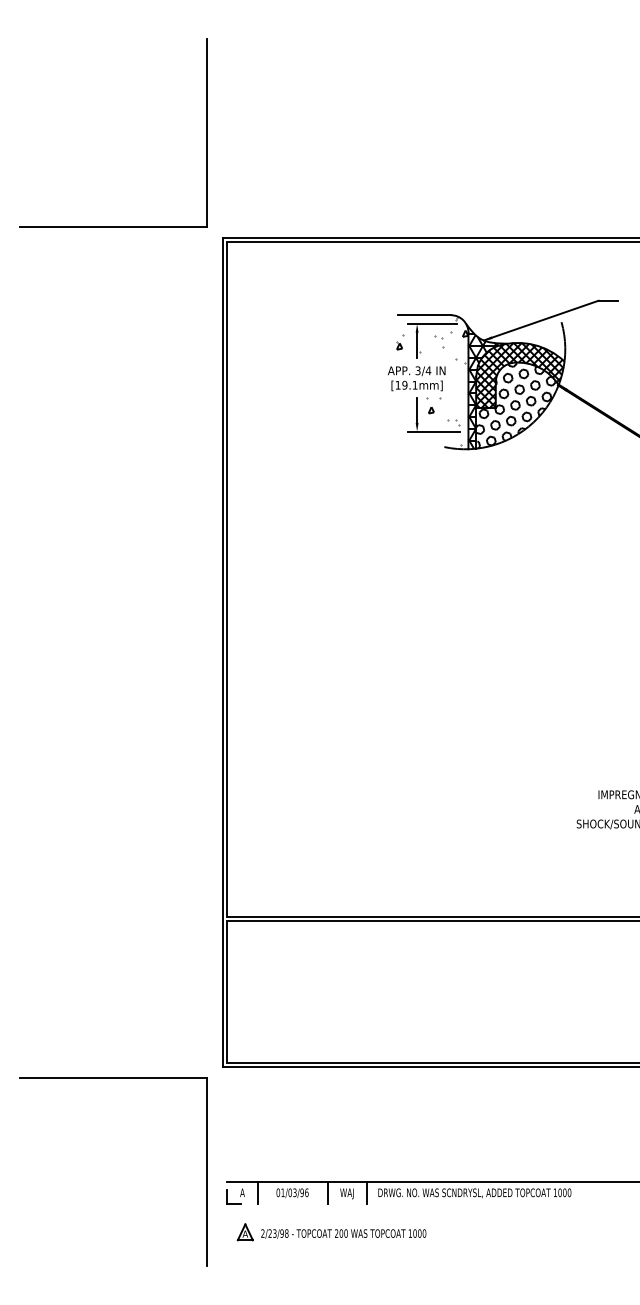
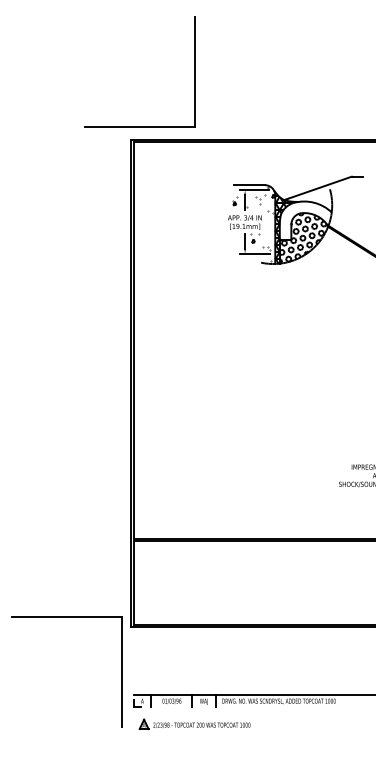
part: (206, 132) -> (194, 71), moved
hatch: (519, 375) -> (305, 220), removed
part: (113, 1079) -> (66, 617), moved

